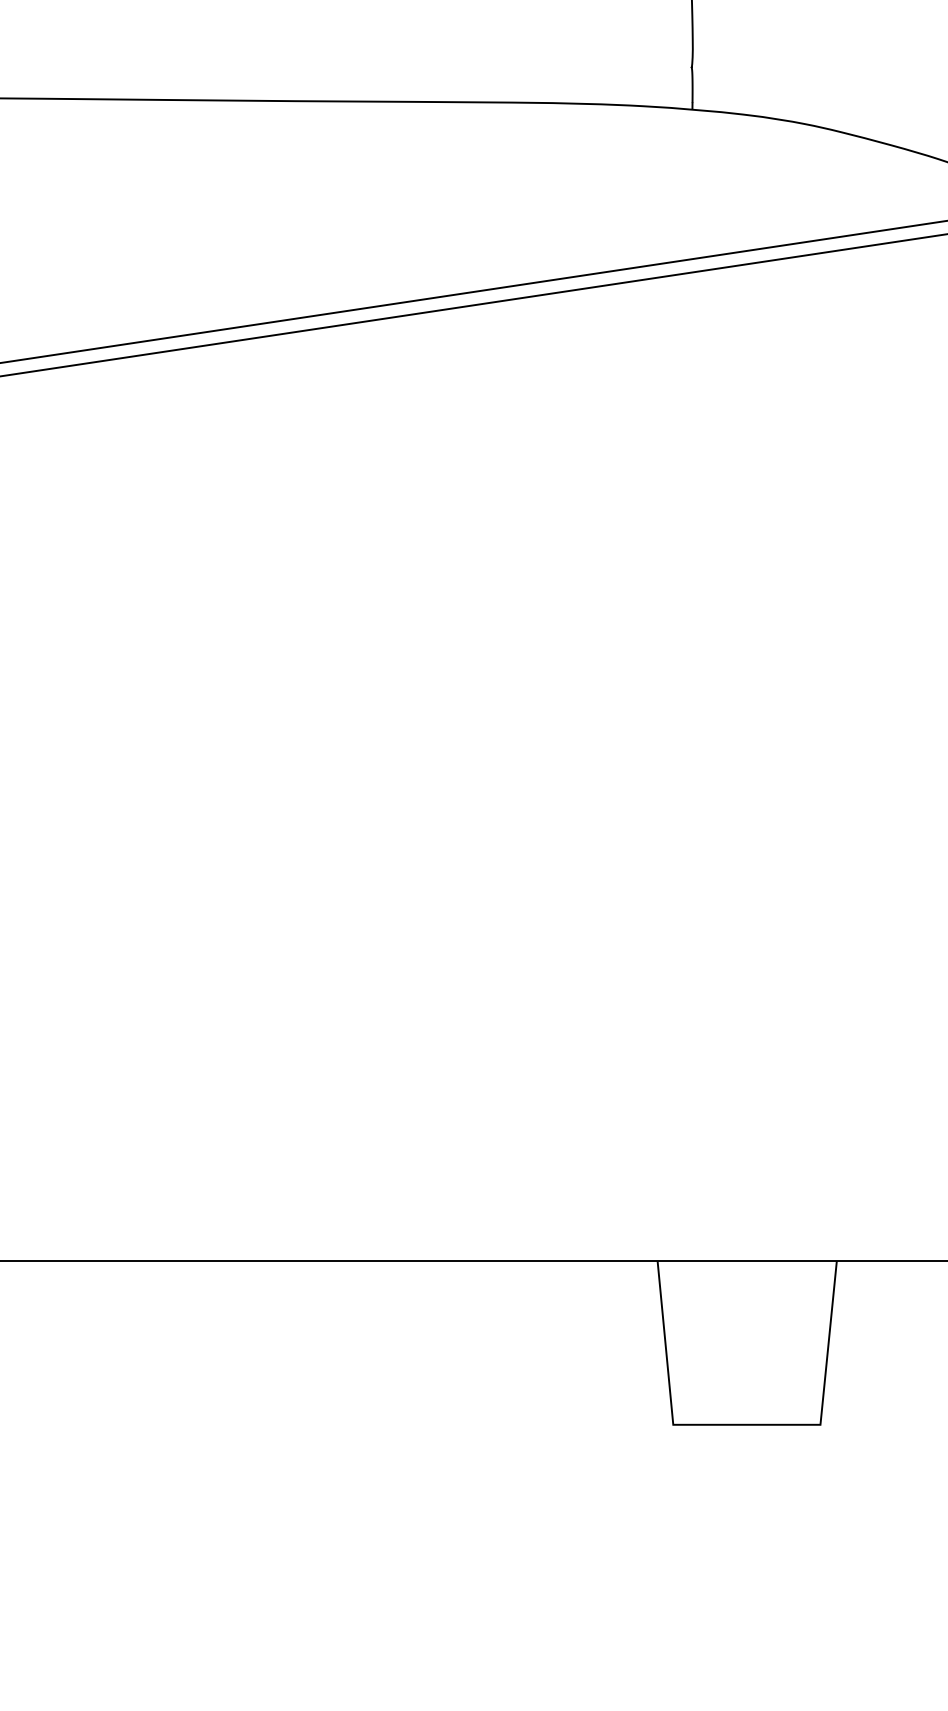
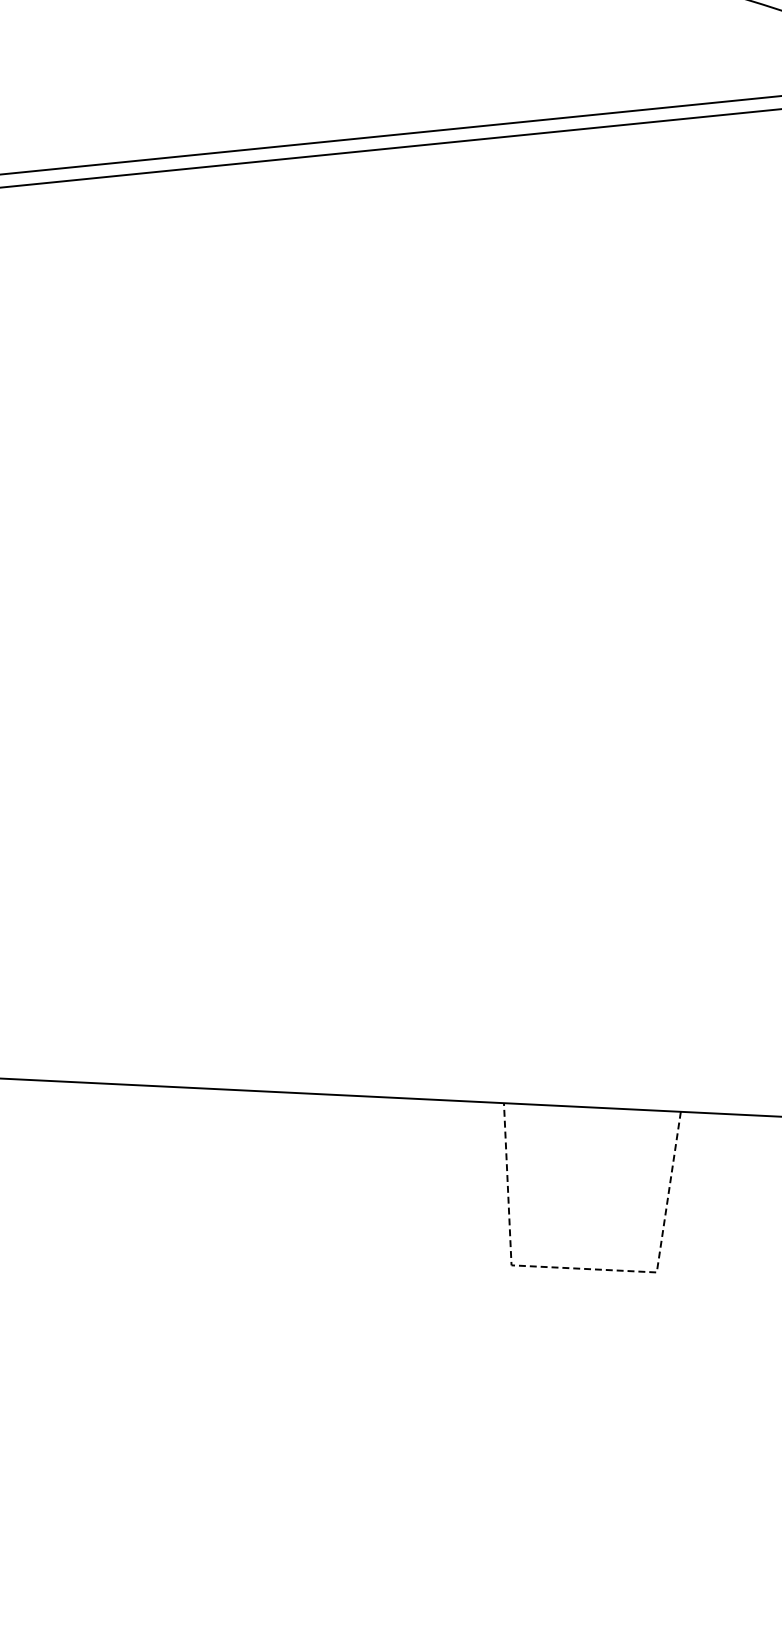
line: (746, 1424) -> (583, 1268), solid -> dashed

